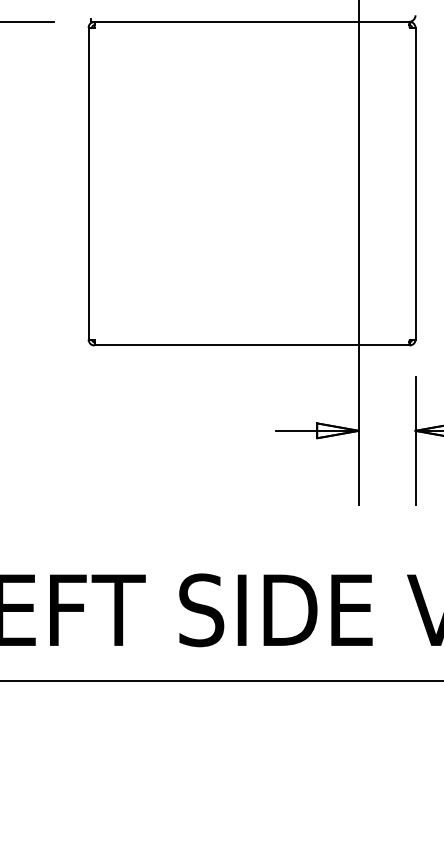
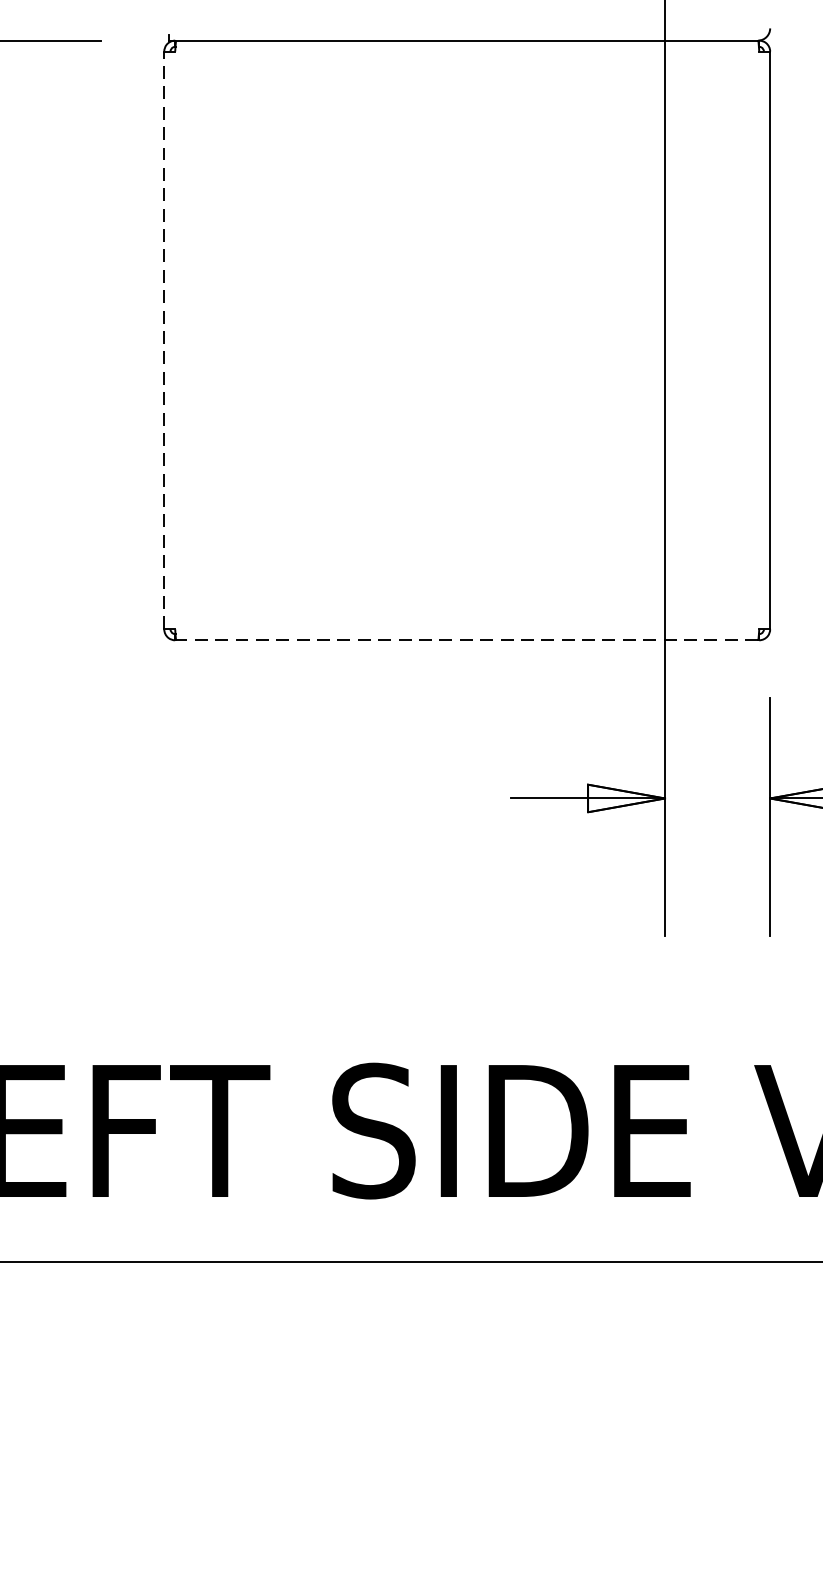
line: (88, 183) -> (164, 340), solid -> dashed
line: (252, 345) -> (468, 640), solid -> dashed

